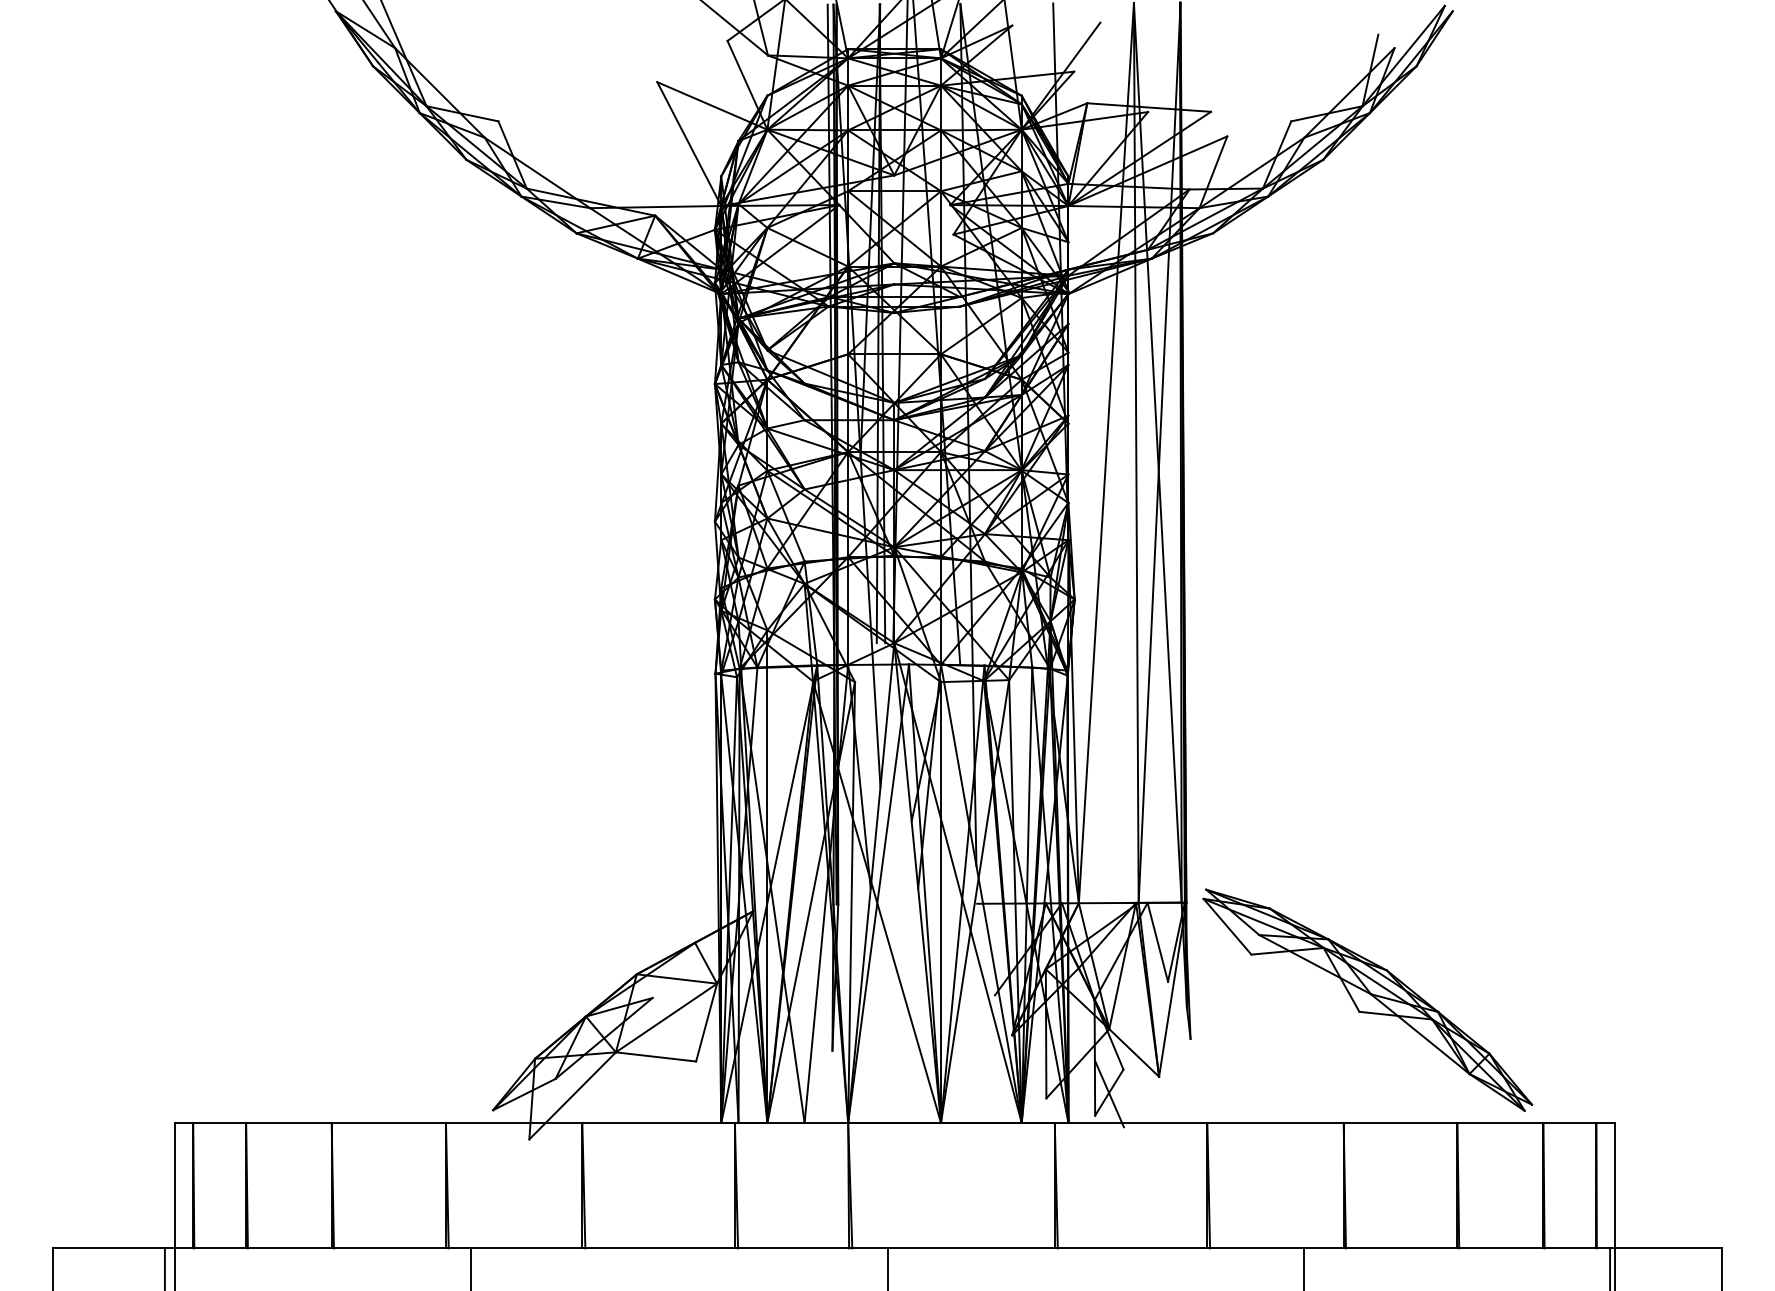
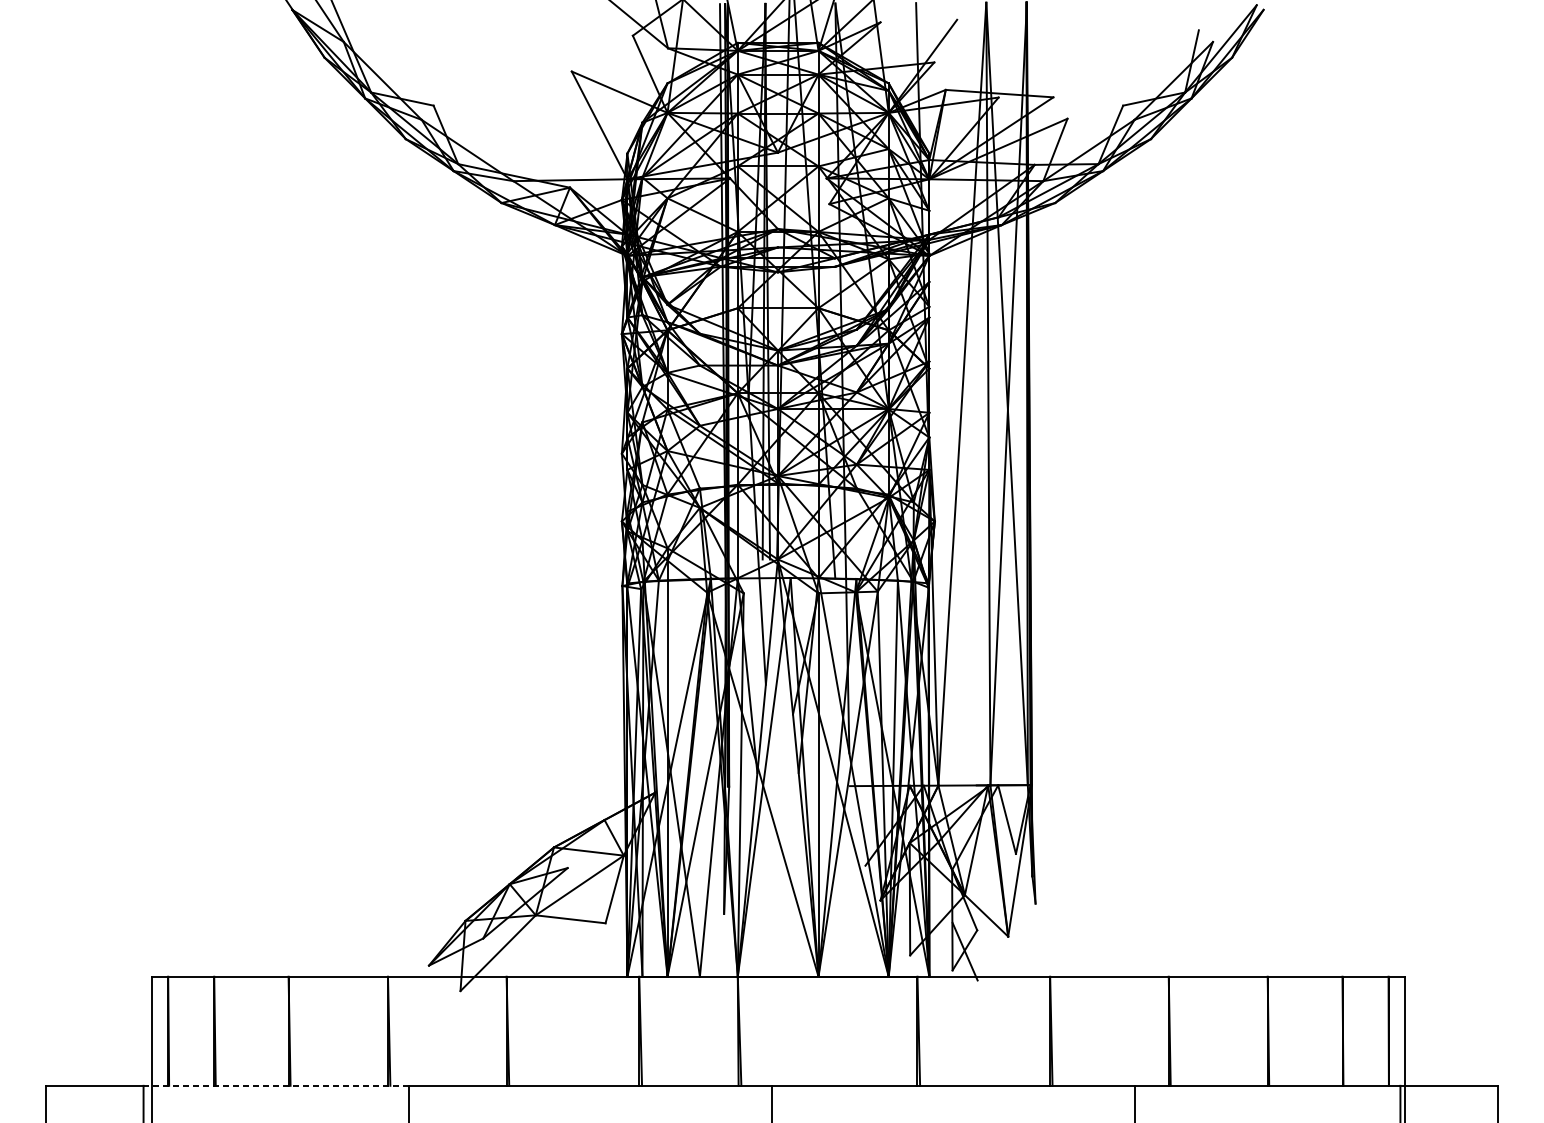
part: (1367, 999) -> (1189, 869), removed
line: (317, 1248) -> (276, 1085), solid -> dashed

